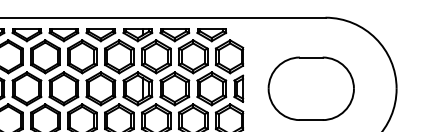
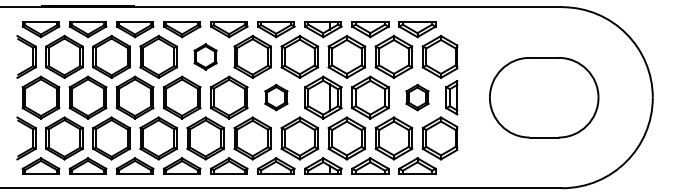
part: (45, 56) -> (205, 56), size x0.6
part: (101, 88) -> (276, 97), size x0.6
part: (211, 88) -> (417, 97), size x0.6

